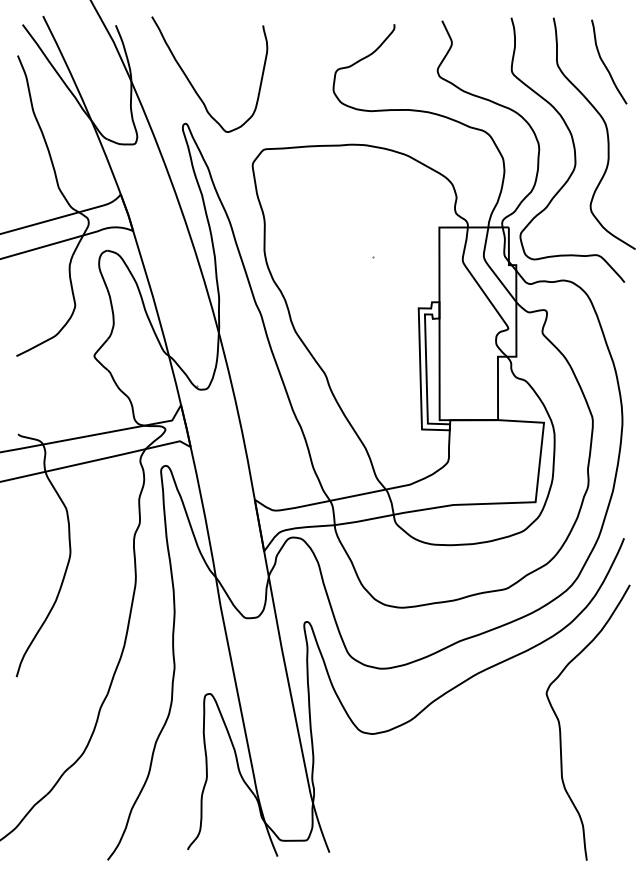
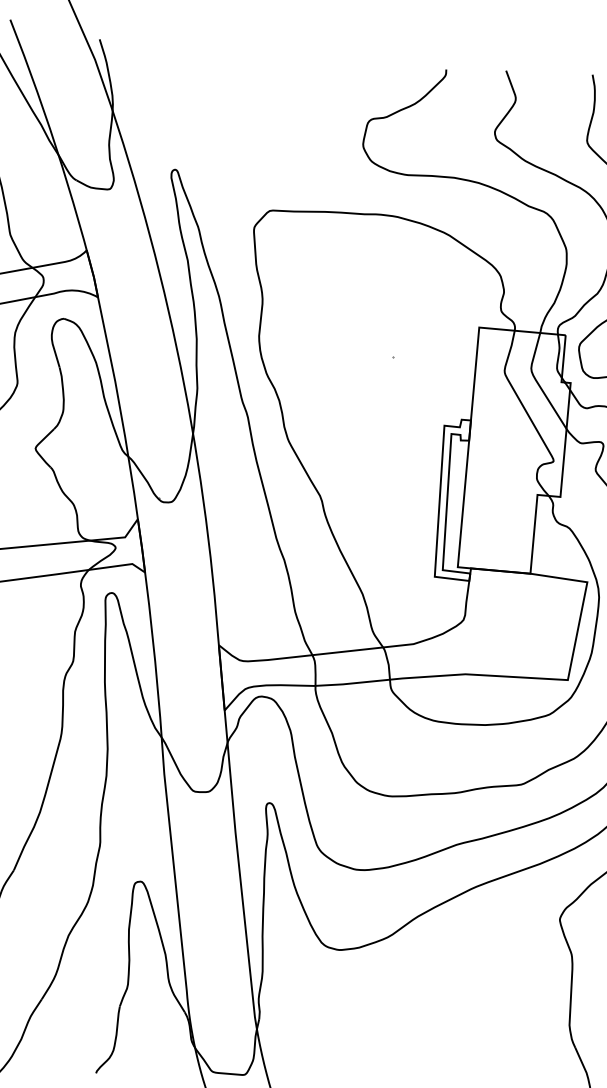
curve: (192, 84) -> (188, 121), removed

